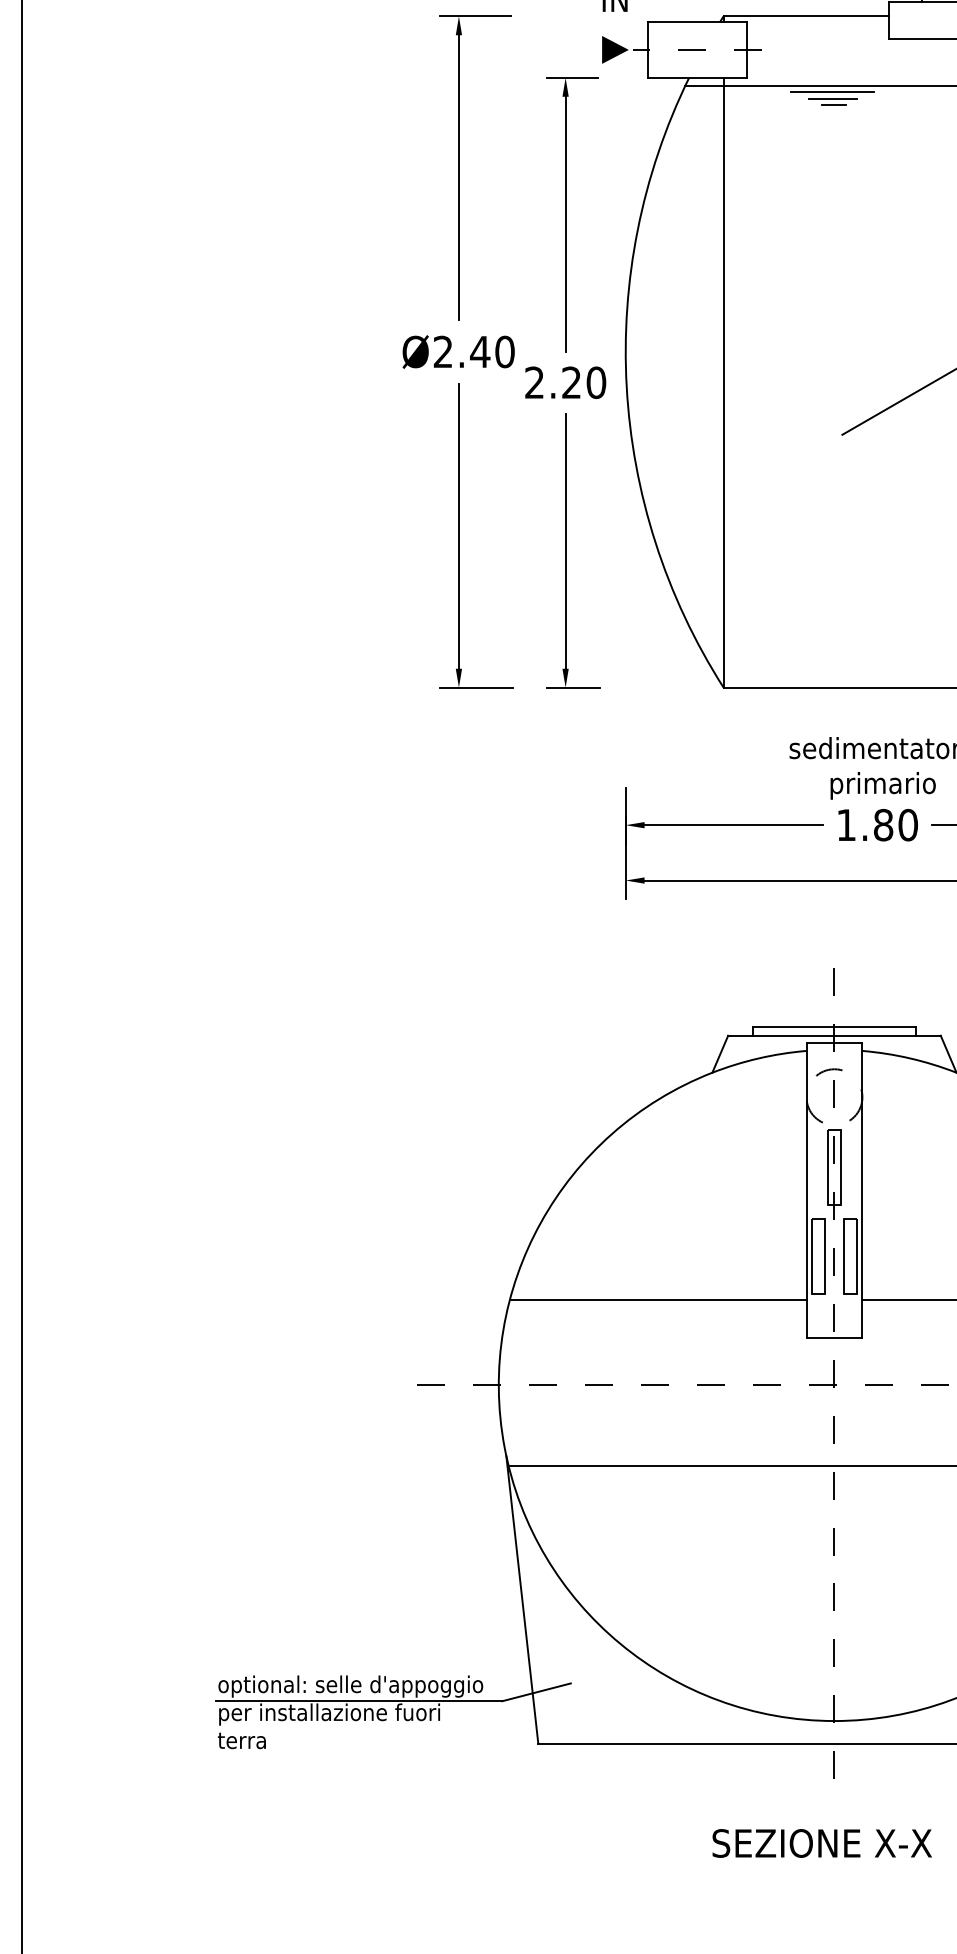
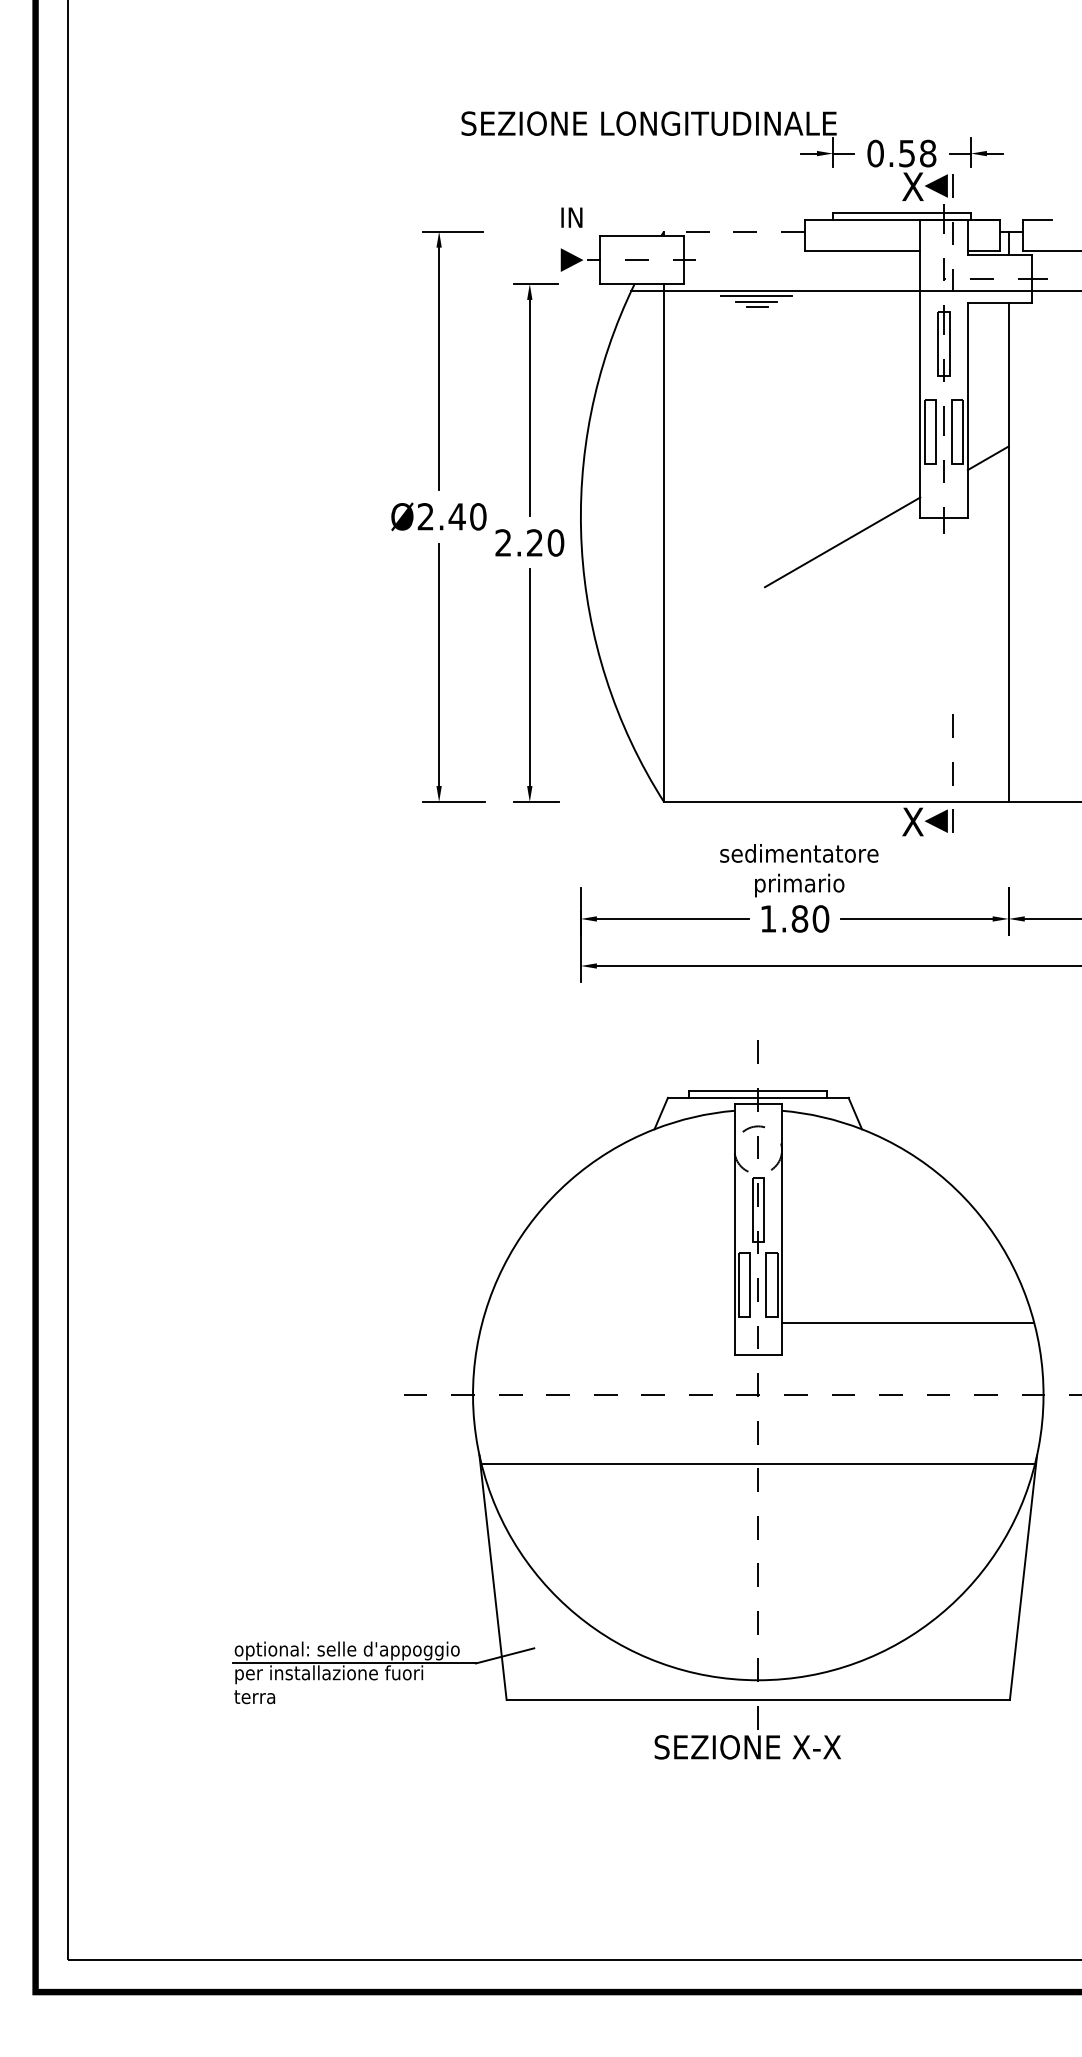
line: (805, 16) -> (733, 231), solid -> dashed
line: (658, 1300) -> (608, 1322), removed
text: (821, 1843) -> (747, 1747), moved

